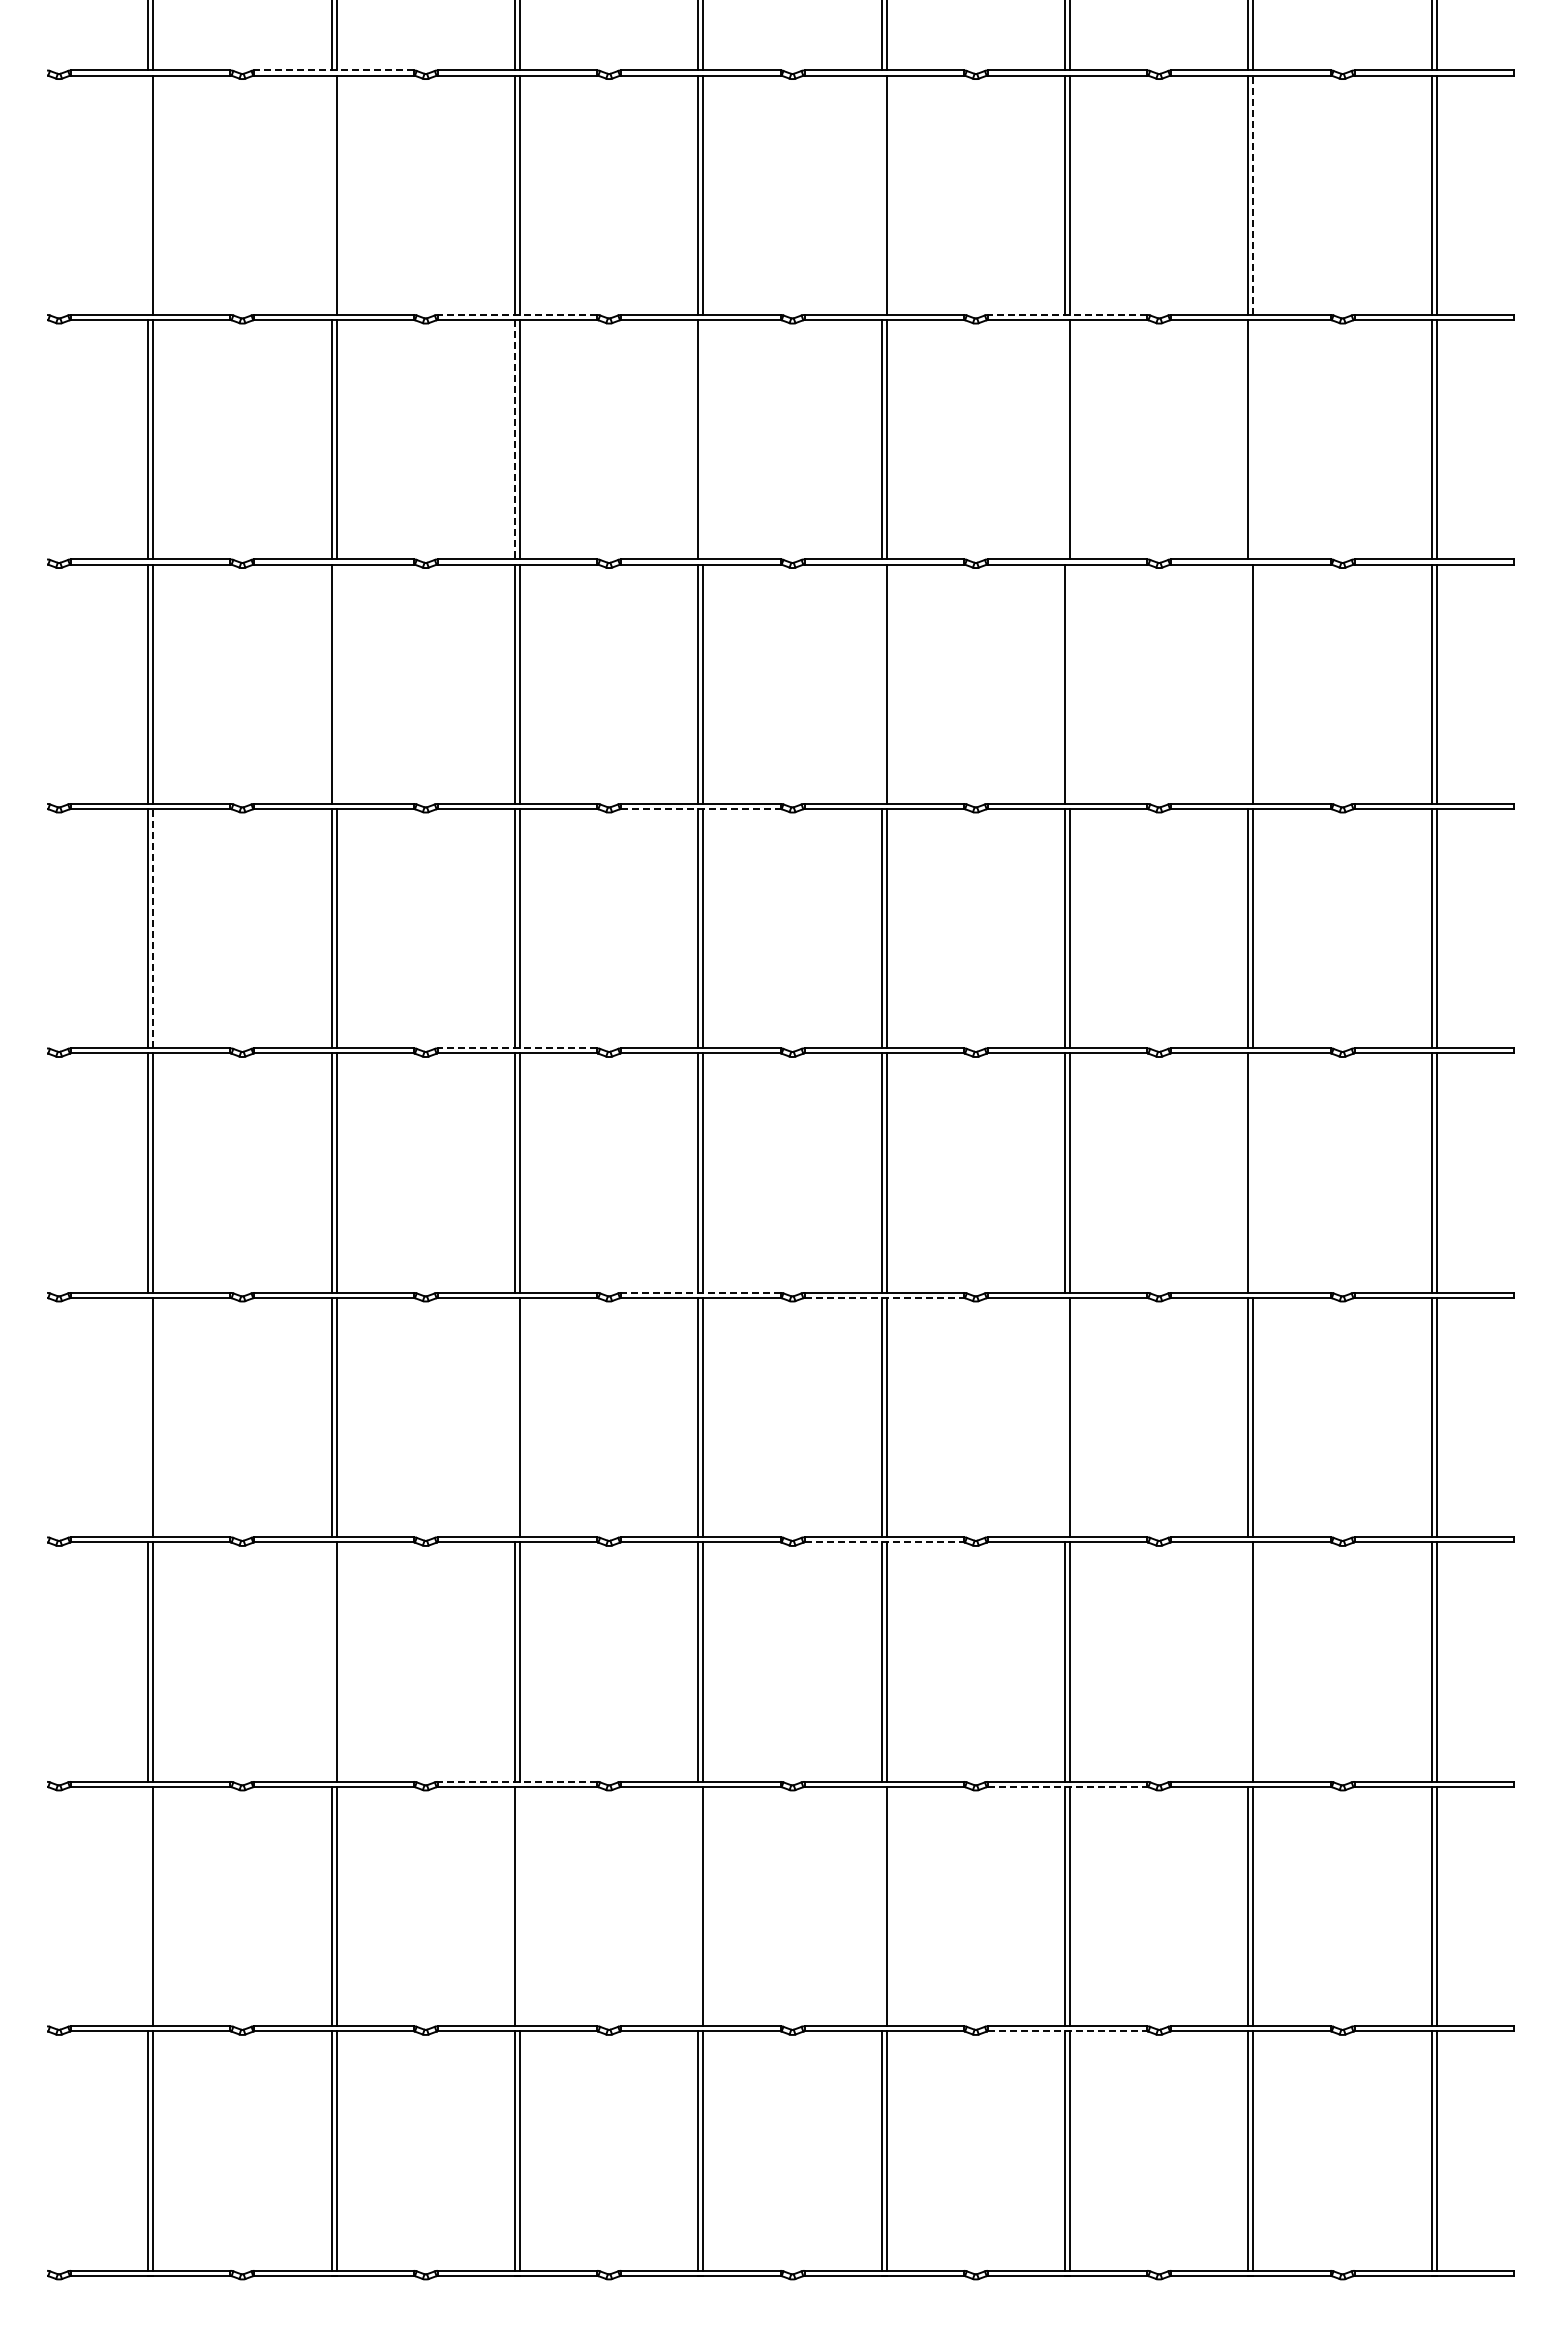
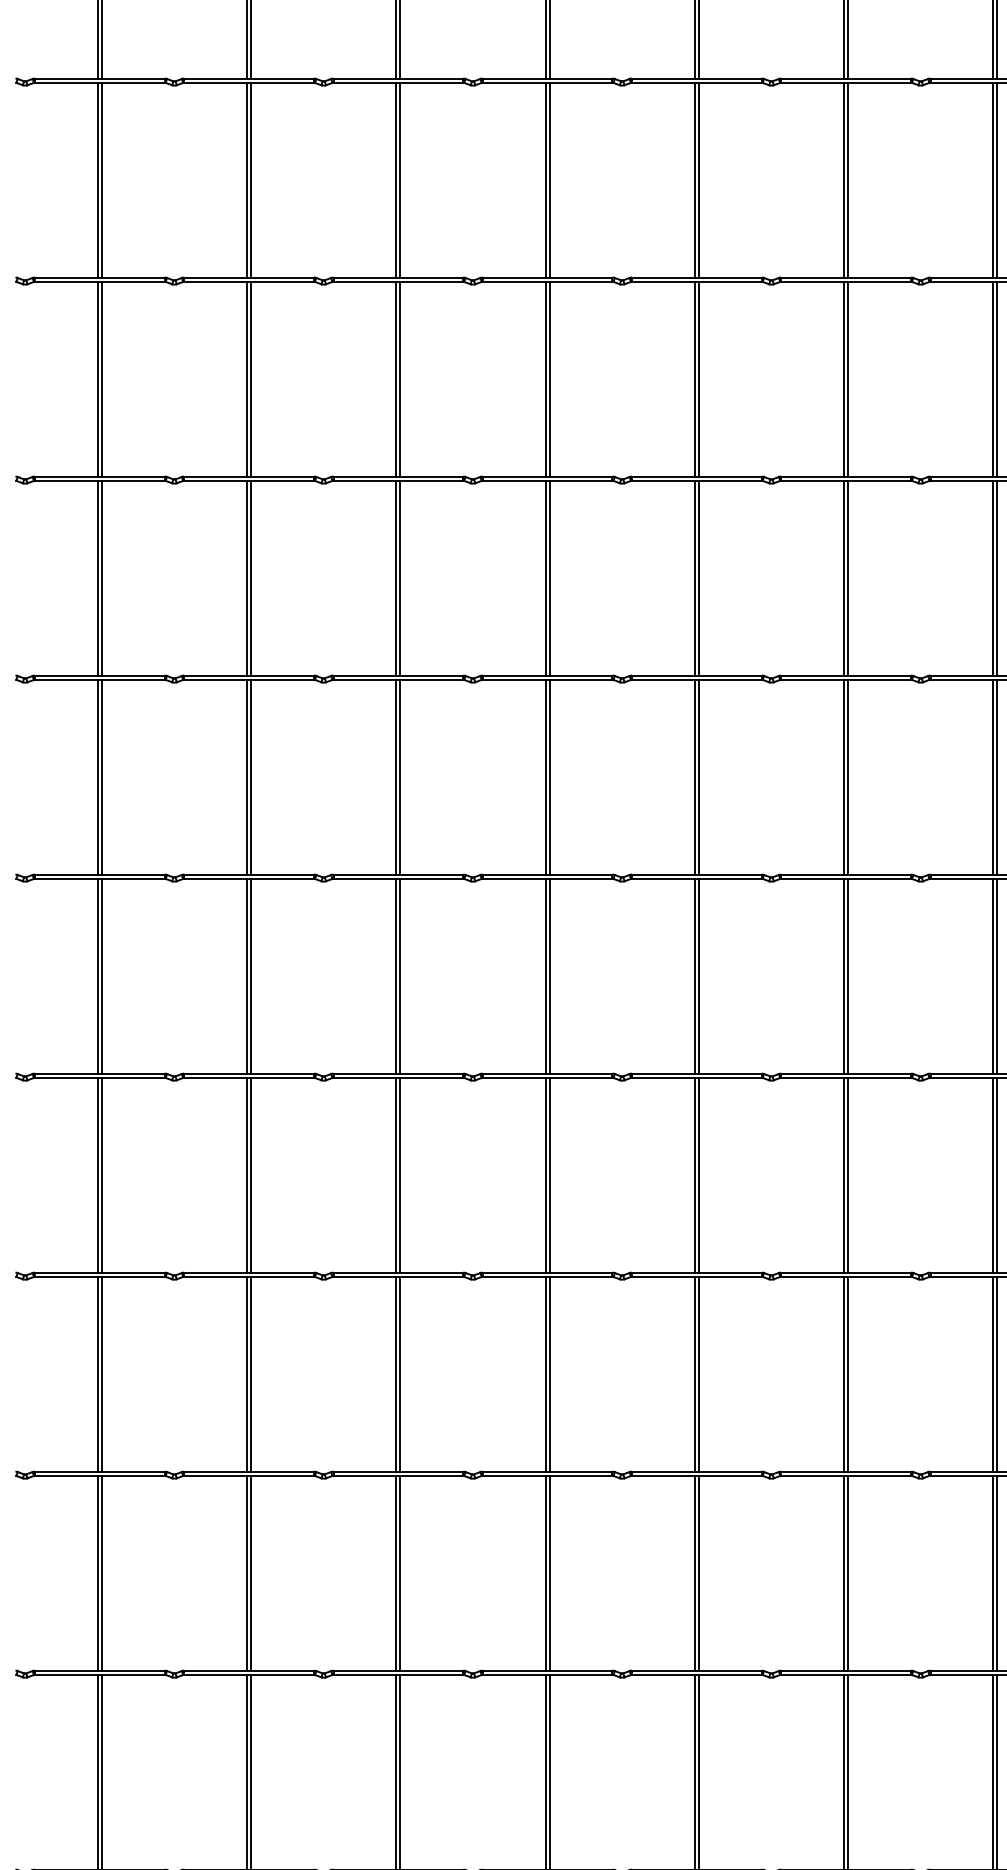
line: (334, 70) -> (249, 78), dashed -> solid
line: (148, 194) -> (98, 179), added
line: (331, 194) -> (246, 179), added
line: (881, 194) -> (694, 179), added
line: (1253, 195) -> (997, 180), dashed -> solid
line: (517, 314) -> (398, 277), dashed -> solid
line: (1067, 314) -> (846, 277), dashed -> solid
line: (514, 439) -> (395, 378), dashed -> solid
line: (703, 439) -> (549, 378), added
line: (1065, 439) -> (844, 378), added
line: (1253, 439) -> (997, 378), added
line: (336, 683) -> (251, 577), added
line: (881, 683) -> (694, 577), added
line: (1070, 683) -> (848, 577), added
line: (1248, 683) -> (993, 577), added
line: (700, 808) -> (547, 679), dashed -> solid
line: (153, 928) -> (102, 777), dashed -> solid
line: (517, 1048) -> (398, 874), dashed -> solid
line: (1253, 1172) -> (997, 975), added
line: (700, 1292) -> (547, 1073), dashed -> solid
line: (884, 1297) -> (697, 1077), dashed -> solid
line: (148, 1417) -> (98, 1175), added
line: (514, 1417) -> (395, 1175), added
line: (1065, 1417) -> (844, 1175), added
line: (884, 1542) -> (697, 1276), dashed -> solid
line: (331, 1661) -> (246, 1373), added
line: (1248, 1661) -> (993, 1373), added
line: (517, 1781) -> (398, 1471), dashed -> solid
line: (1067, 1786) -> (846, 1475), dashed -> solid
line: (148, 1906) -> (98, 1573), added
line: (520, 1906) -> (400, 1573), added
line: (698, 1906) -> (545, 1573), added
line: (881, 1906) -> (694, 1573), added
line: (1067, 2031) -> (846, 1674), dashed -> solid

